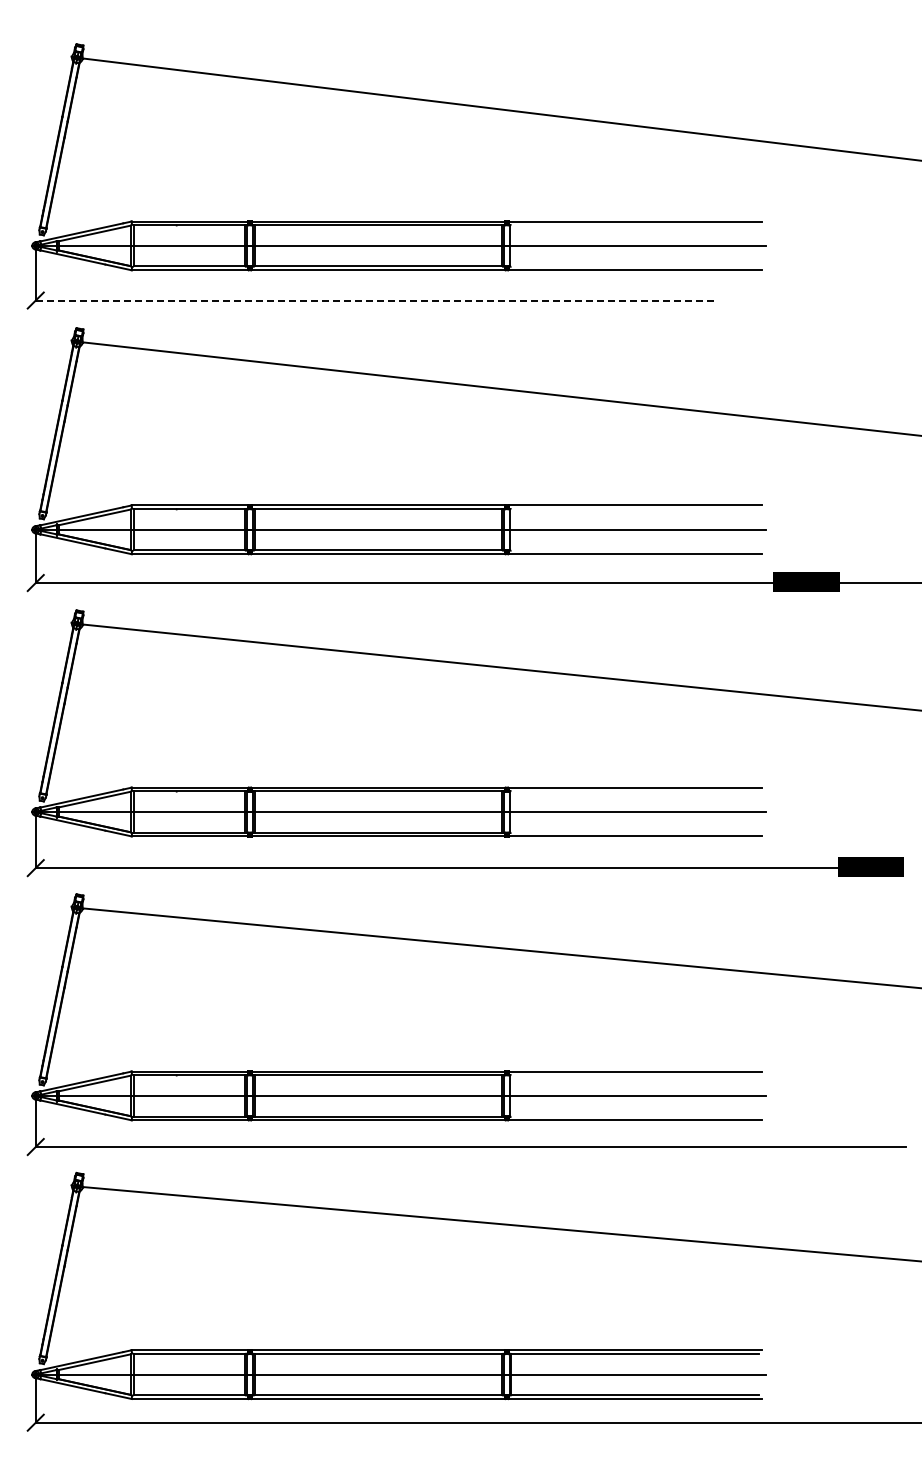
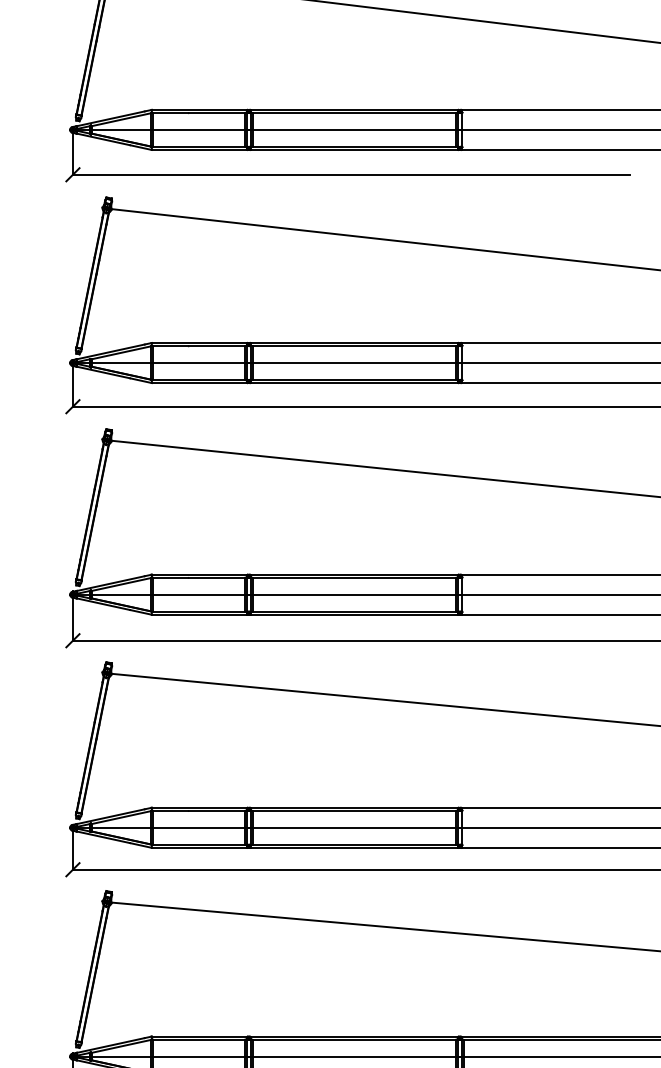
line: (375, 300) -> (351, 174), dashed -> solid

